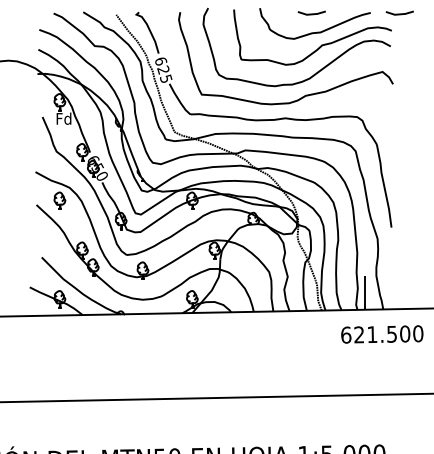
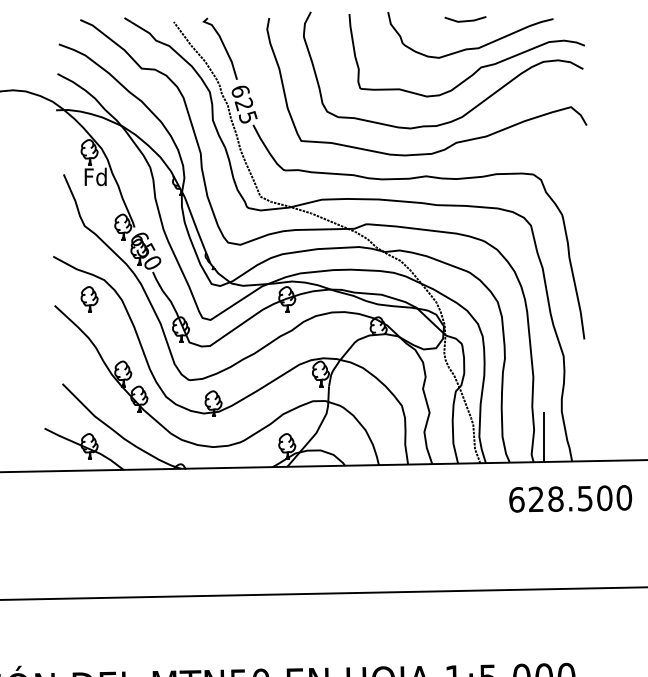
line: (399, 13) -> (596, 19), removed
text: (372, 334) -> (556, 498), 621.500 -> 628.500

